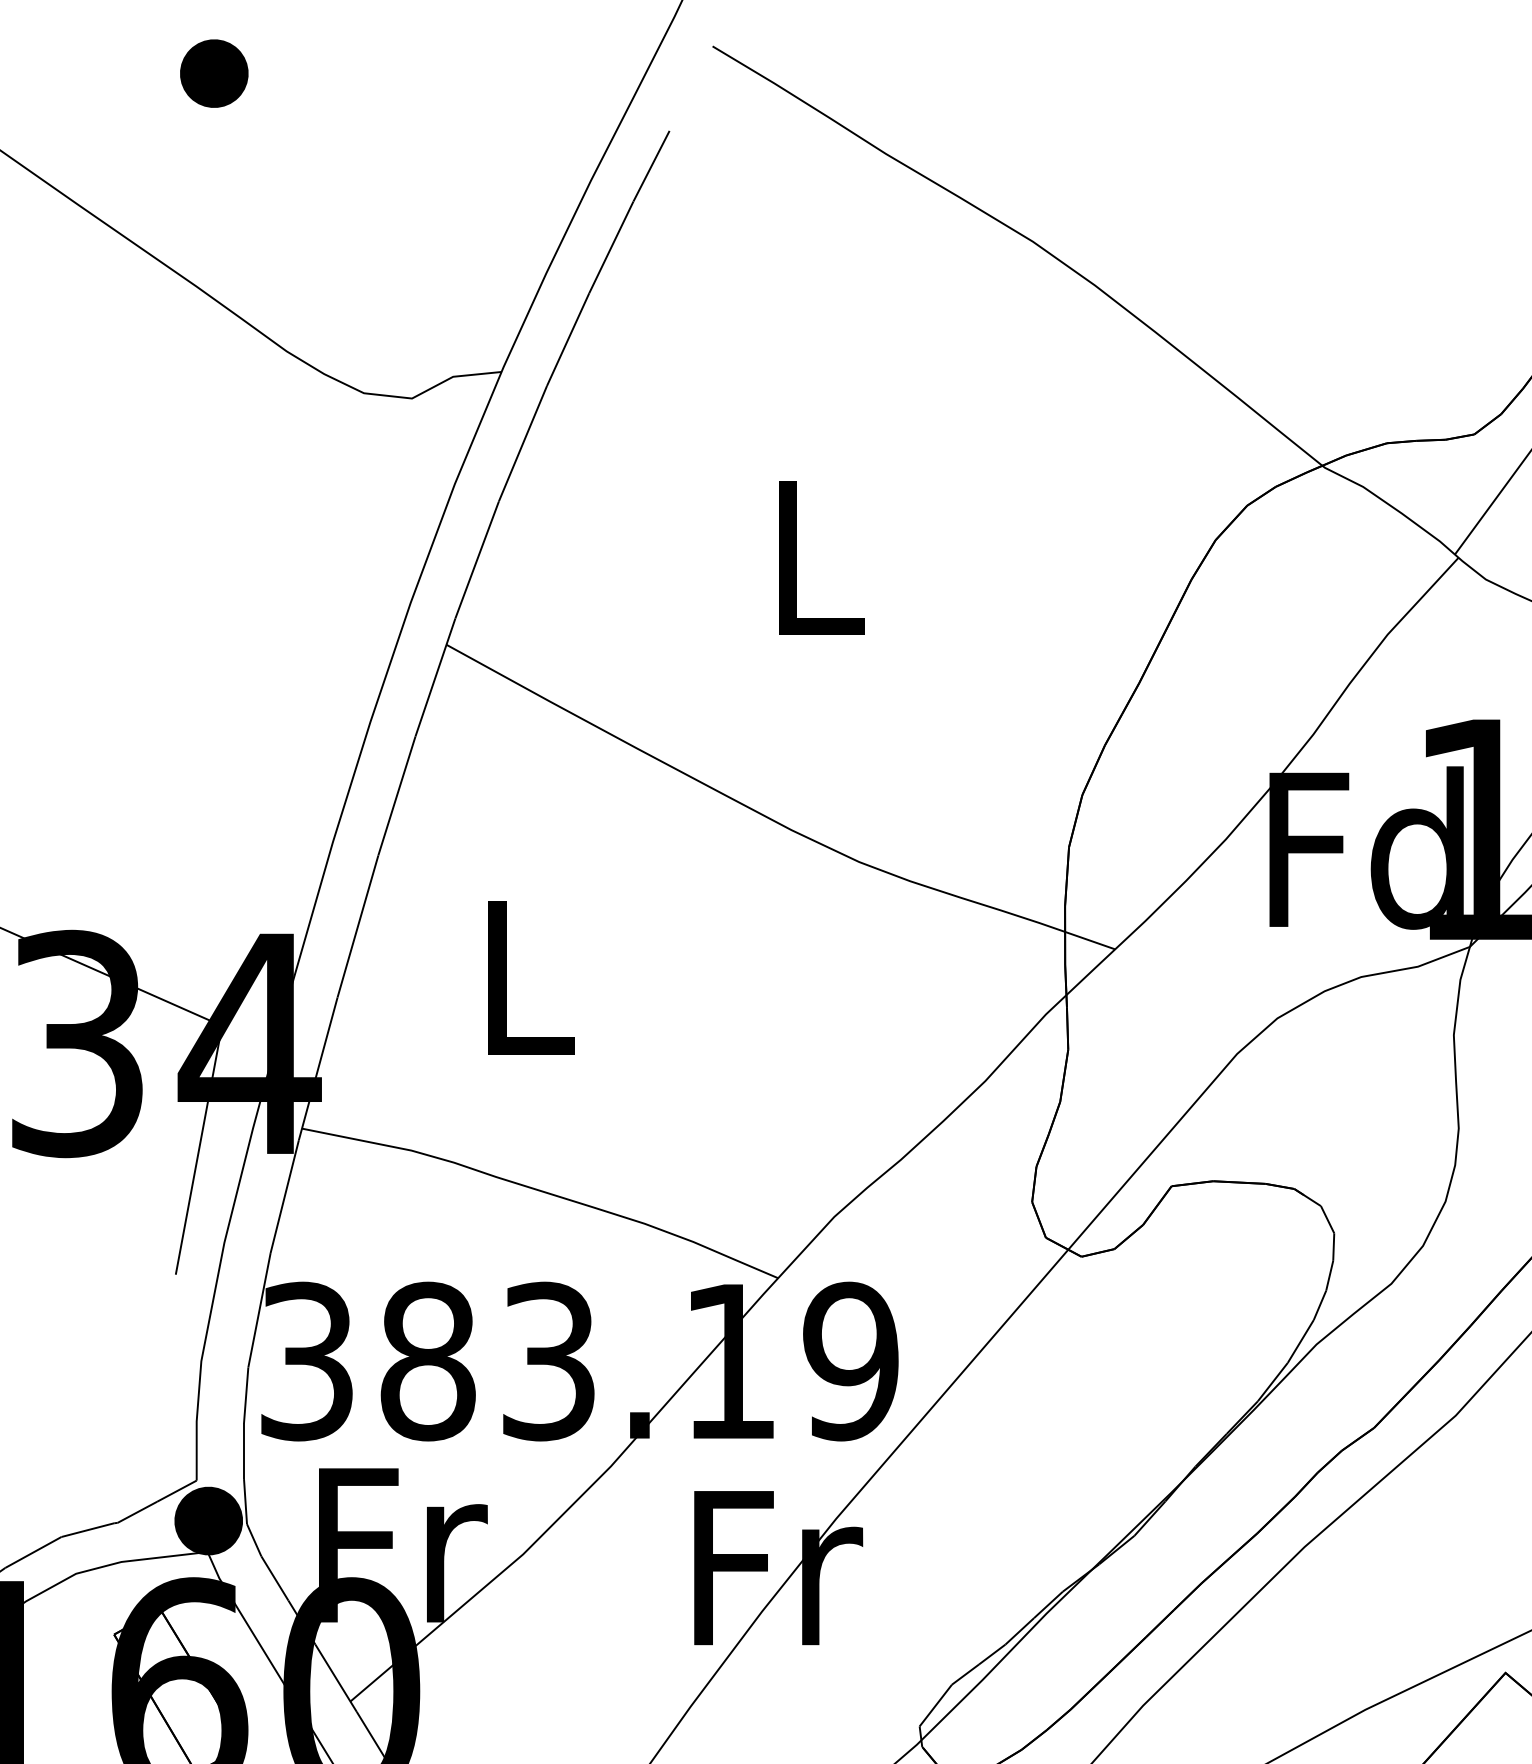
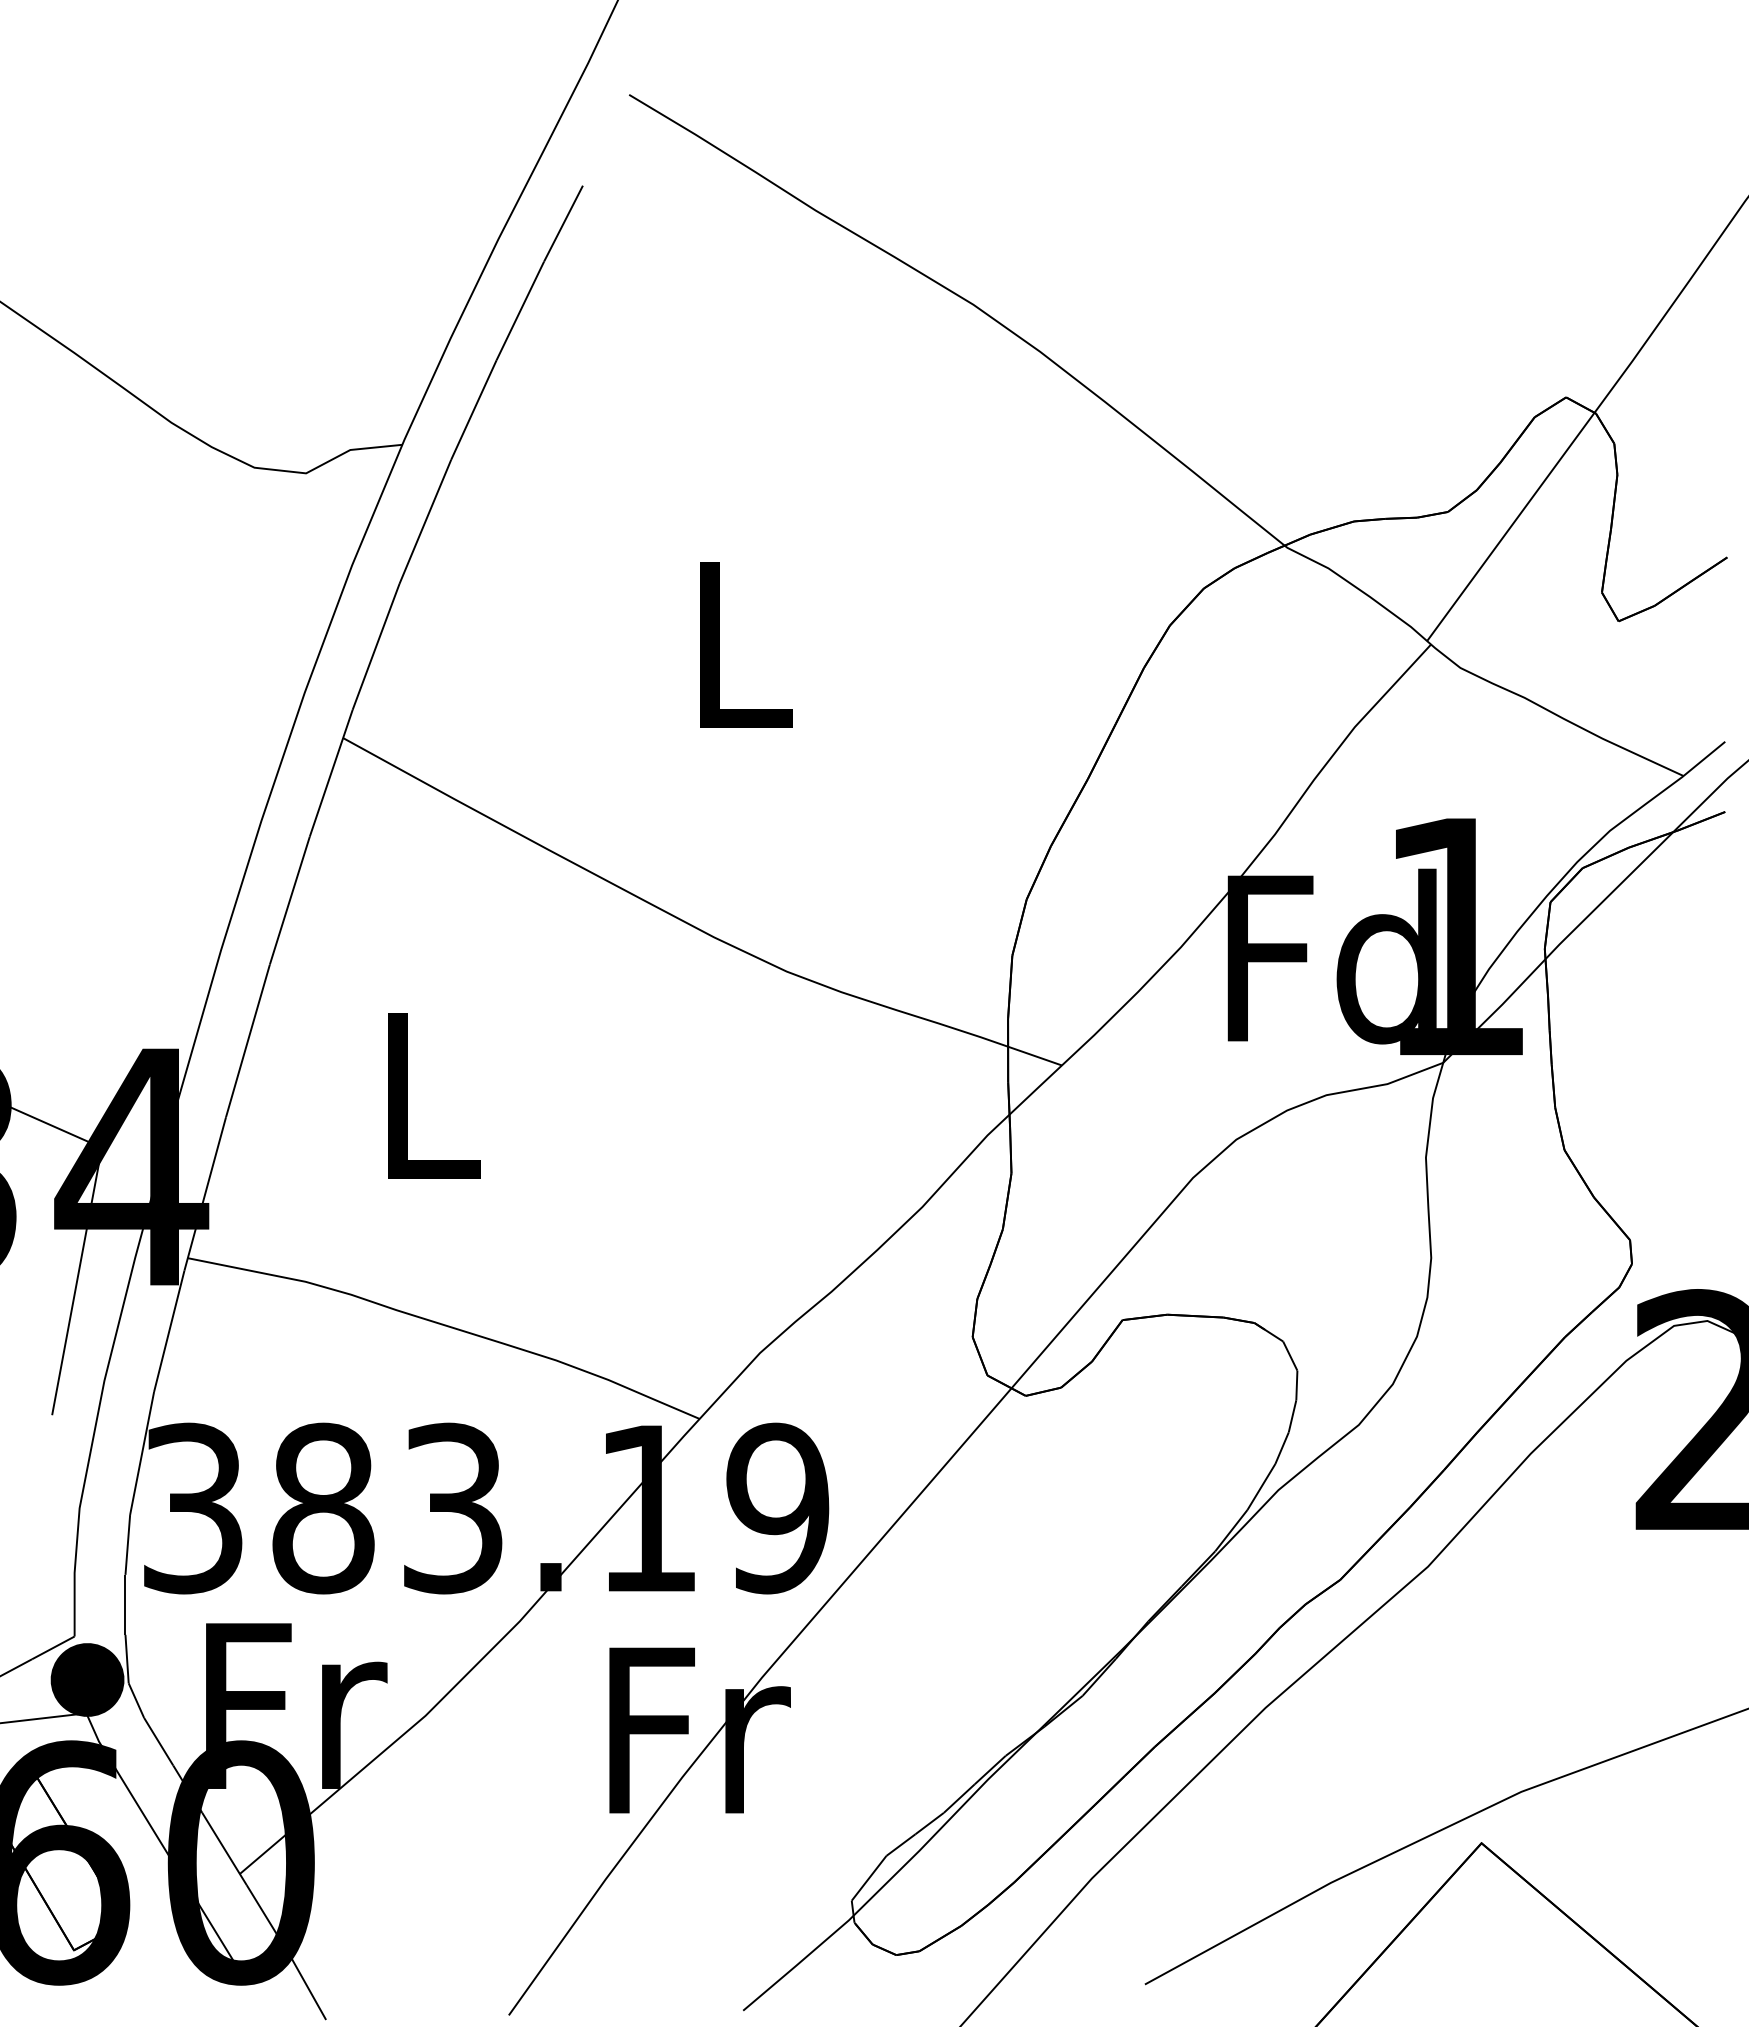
part: (214, 73) -> (93, 123), removed

